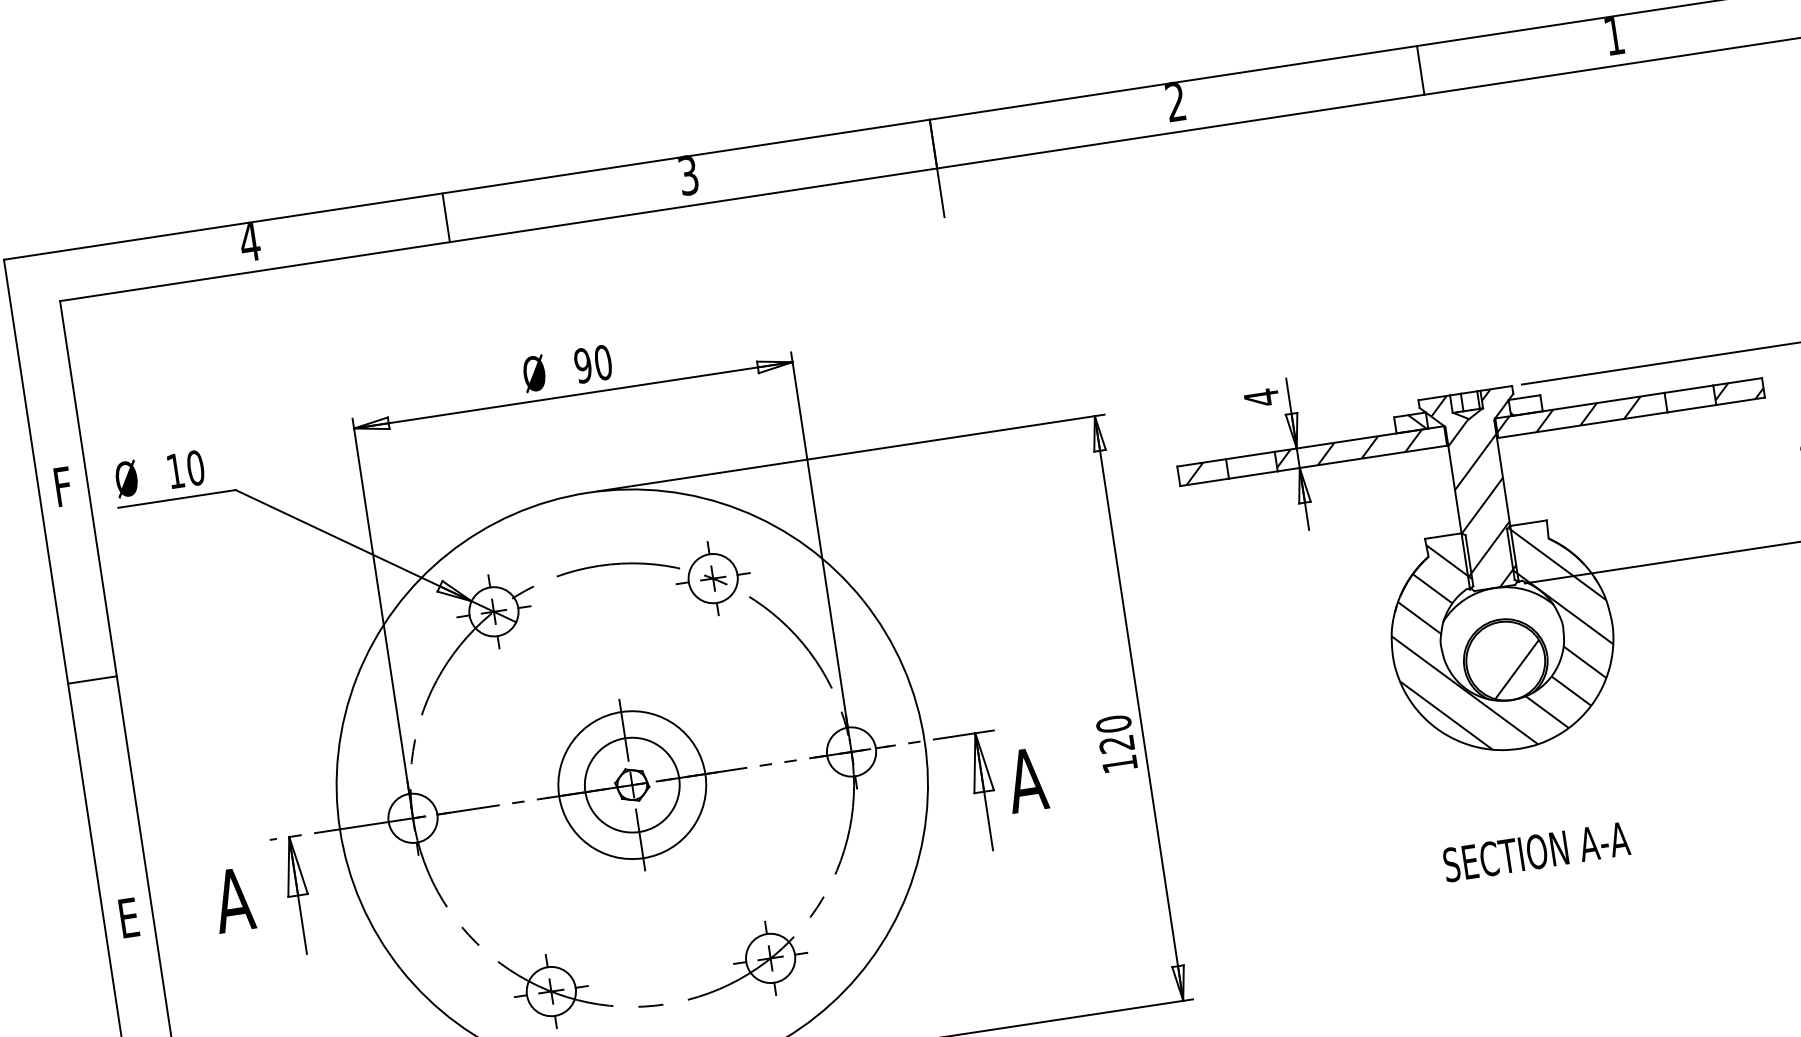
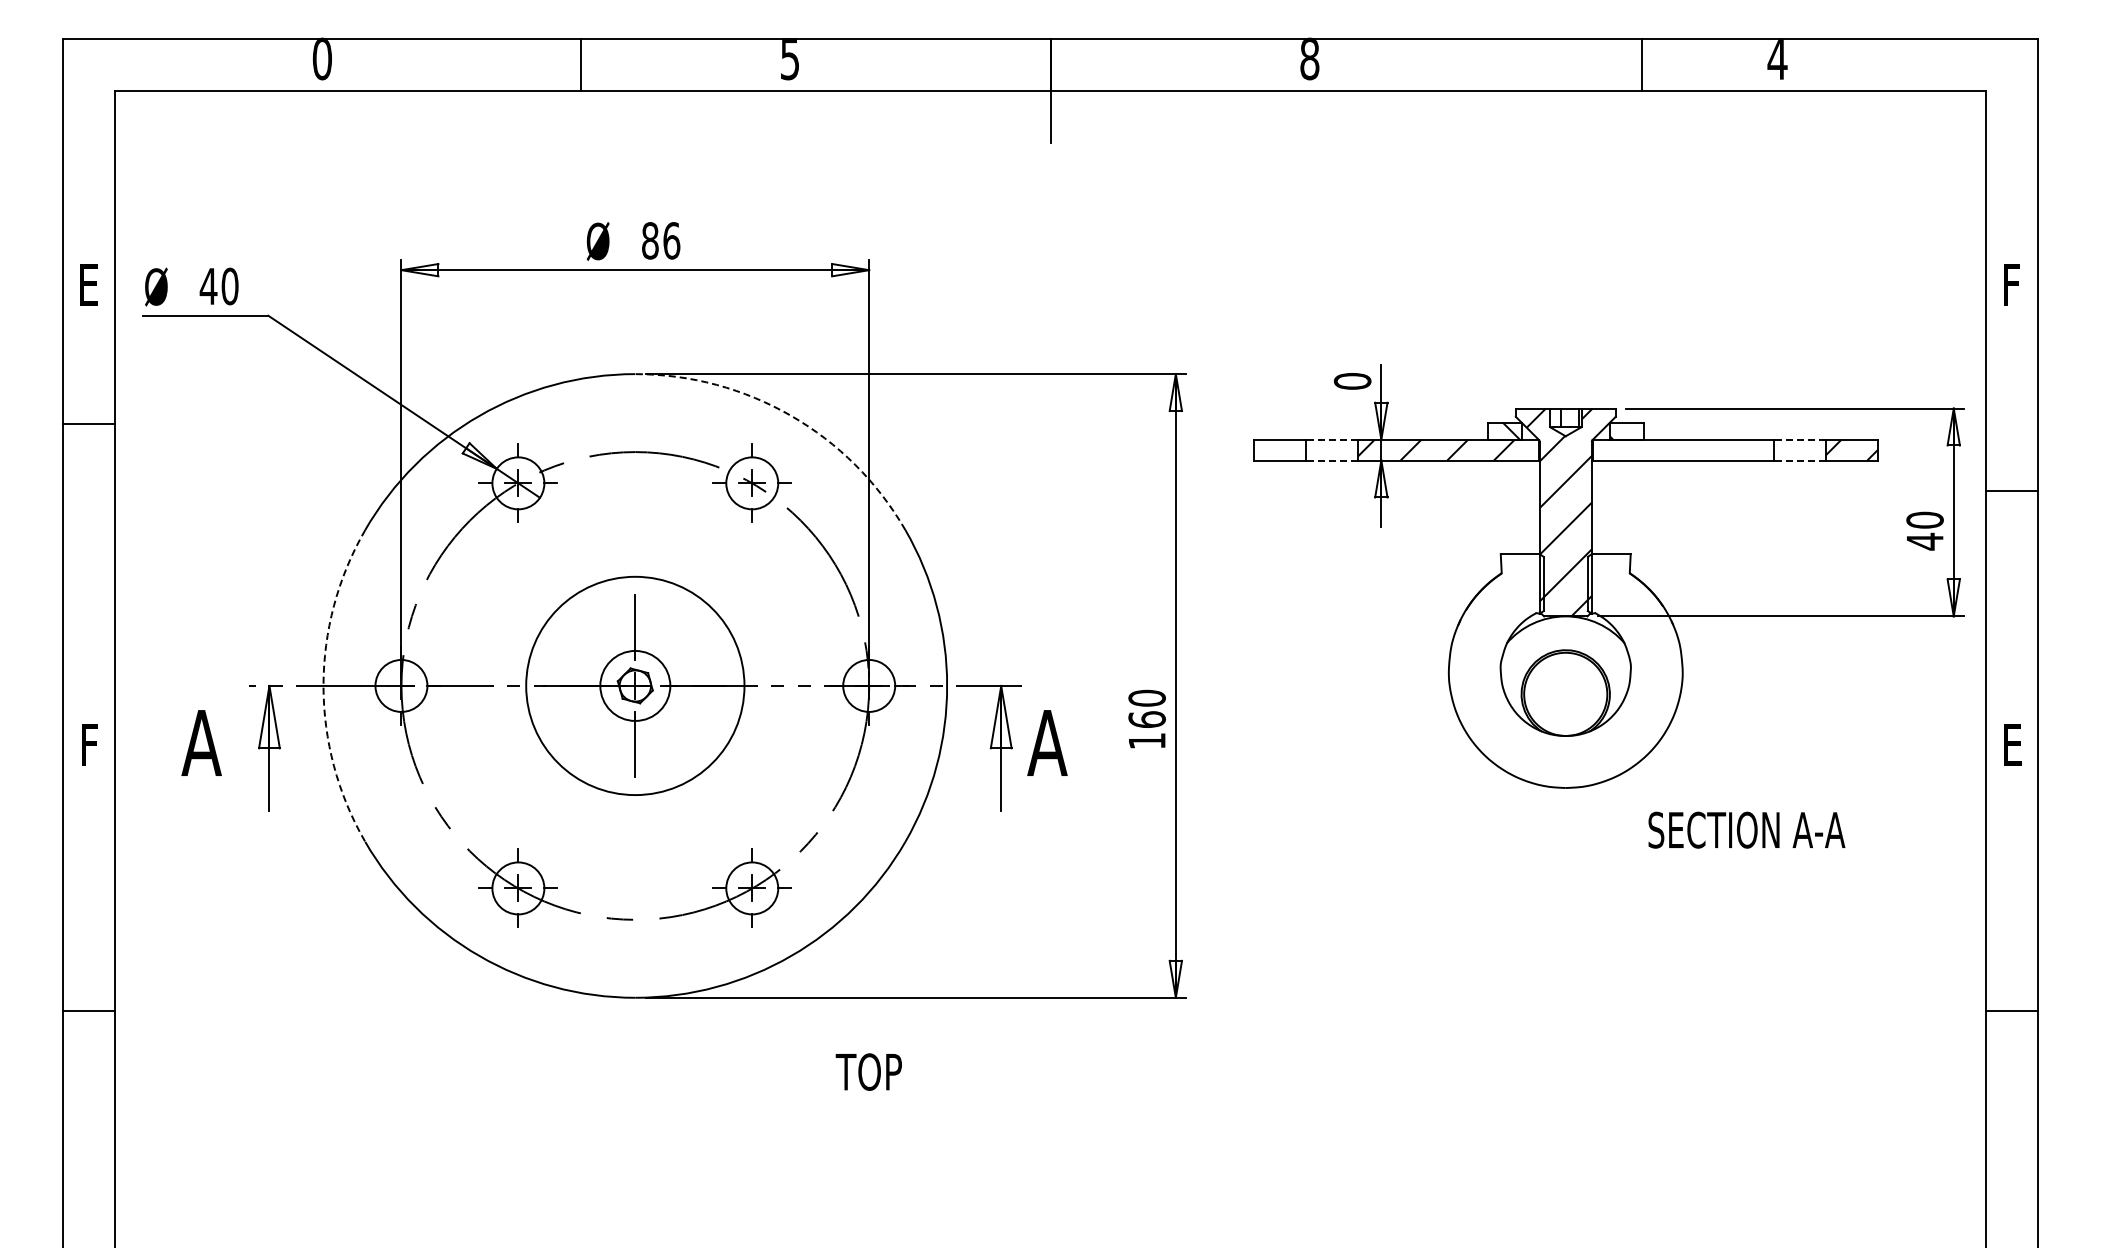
text: (1614, 35) -> (1777, 59), 1 -> 4
line: (1420, 69) -> (1642, 64), moved
text: (1175, 101) -> (1309, 58), 2 -> 8
text: (688, 174) -> (790, 58), 3 -> 5
line: (445, 217) -> (580, 64), moved
text: (250, 241) -> (322, 58), 4 -> 0
text: (592, 363) -> (660, 240), 90 -> 86
line: (1688, 389) -> (1799, 439), solid -> dashed
text: (1261, 398) -> (1352, 381), 4 -> 0
line: (1691, 408) -> (1799, 460), solid -> dashed
hatch: (1569, 416) -> (1670, 449), removed
line: (1250, 455) -> (1331, 439), solid -> dashed
text: (175, 471) -> (208, 286), 10 -> 40
hatch: (1194, 473) -> (1270, 449), removed
line: (1253, 475) -> (1331, 460), solid -> dashed
text: (62, 486) -> (88, 284), F -> E
arc: (740, 509) -> (791, 415), solid -> dashed
hatch: (1502, 638) -> (1565, 670), removed
hatch: (1516, 669) -> (1575, 704), removed
line: (92, 680) -> (89, 424), moved
text: (1116, 744) -> (1146, 719), 120 -> 160
circle: (632, 784) -> (635, 685), size x0.7
circle: (632, 784) -> (635, 685), size x1.4
arc: (339, 828) -> (323, 685), solid -> dashed
text: (1536, 851) -> (1746, 829), moved
text: (128, 917) -> (89, 744), E -> F

